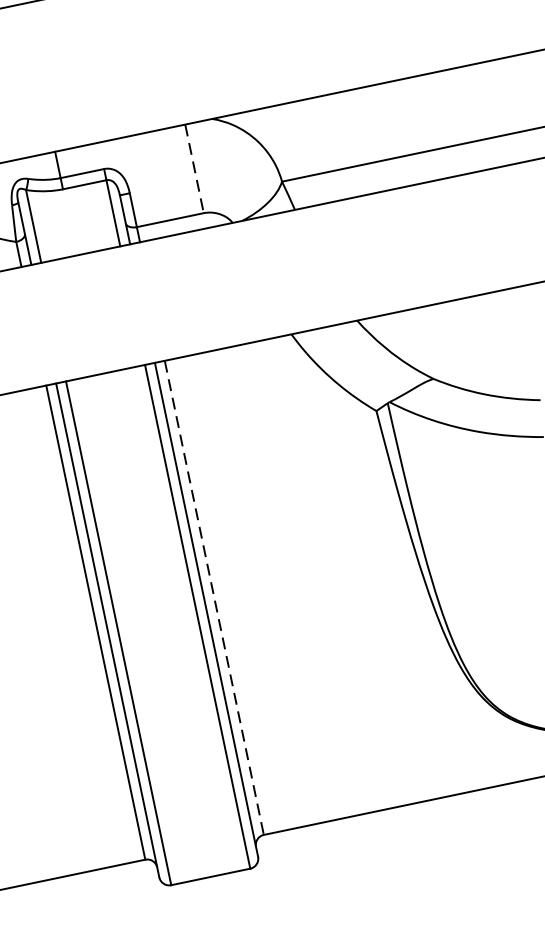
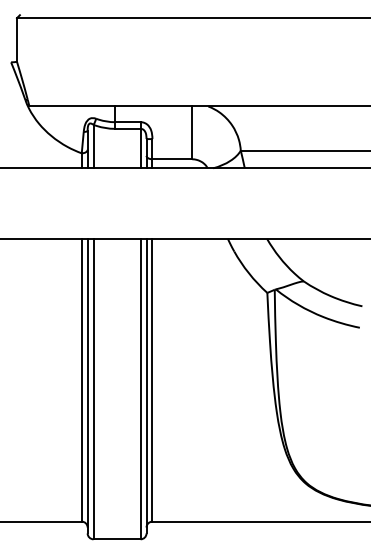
line: (195, 169) -> (192, 133), dashed -> solid
line: (214, 598) -> (152, 380), dashed -> solid

